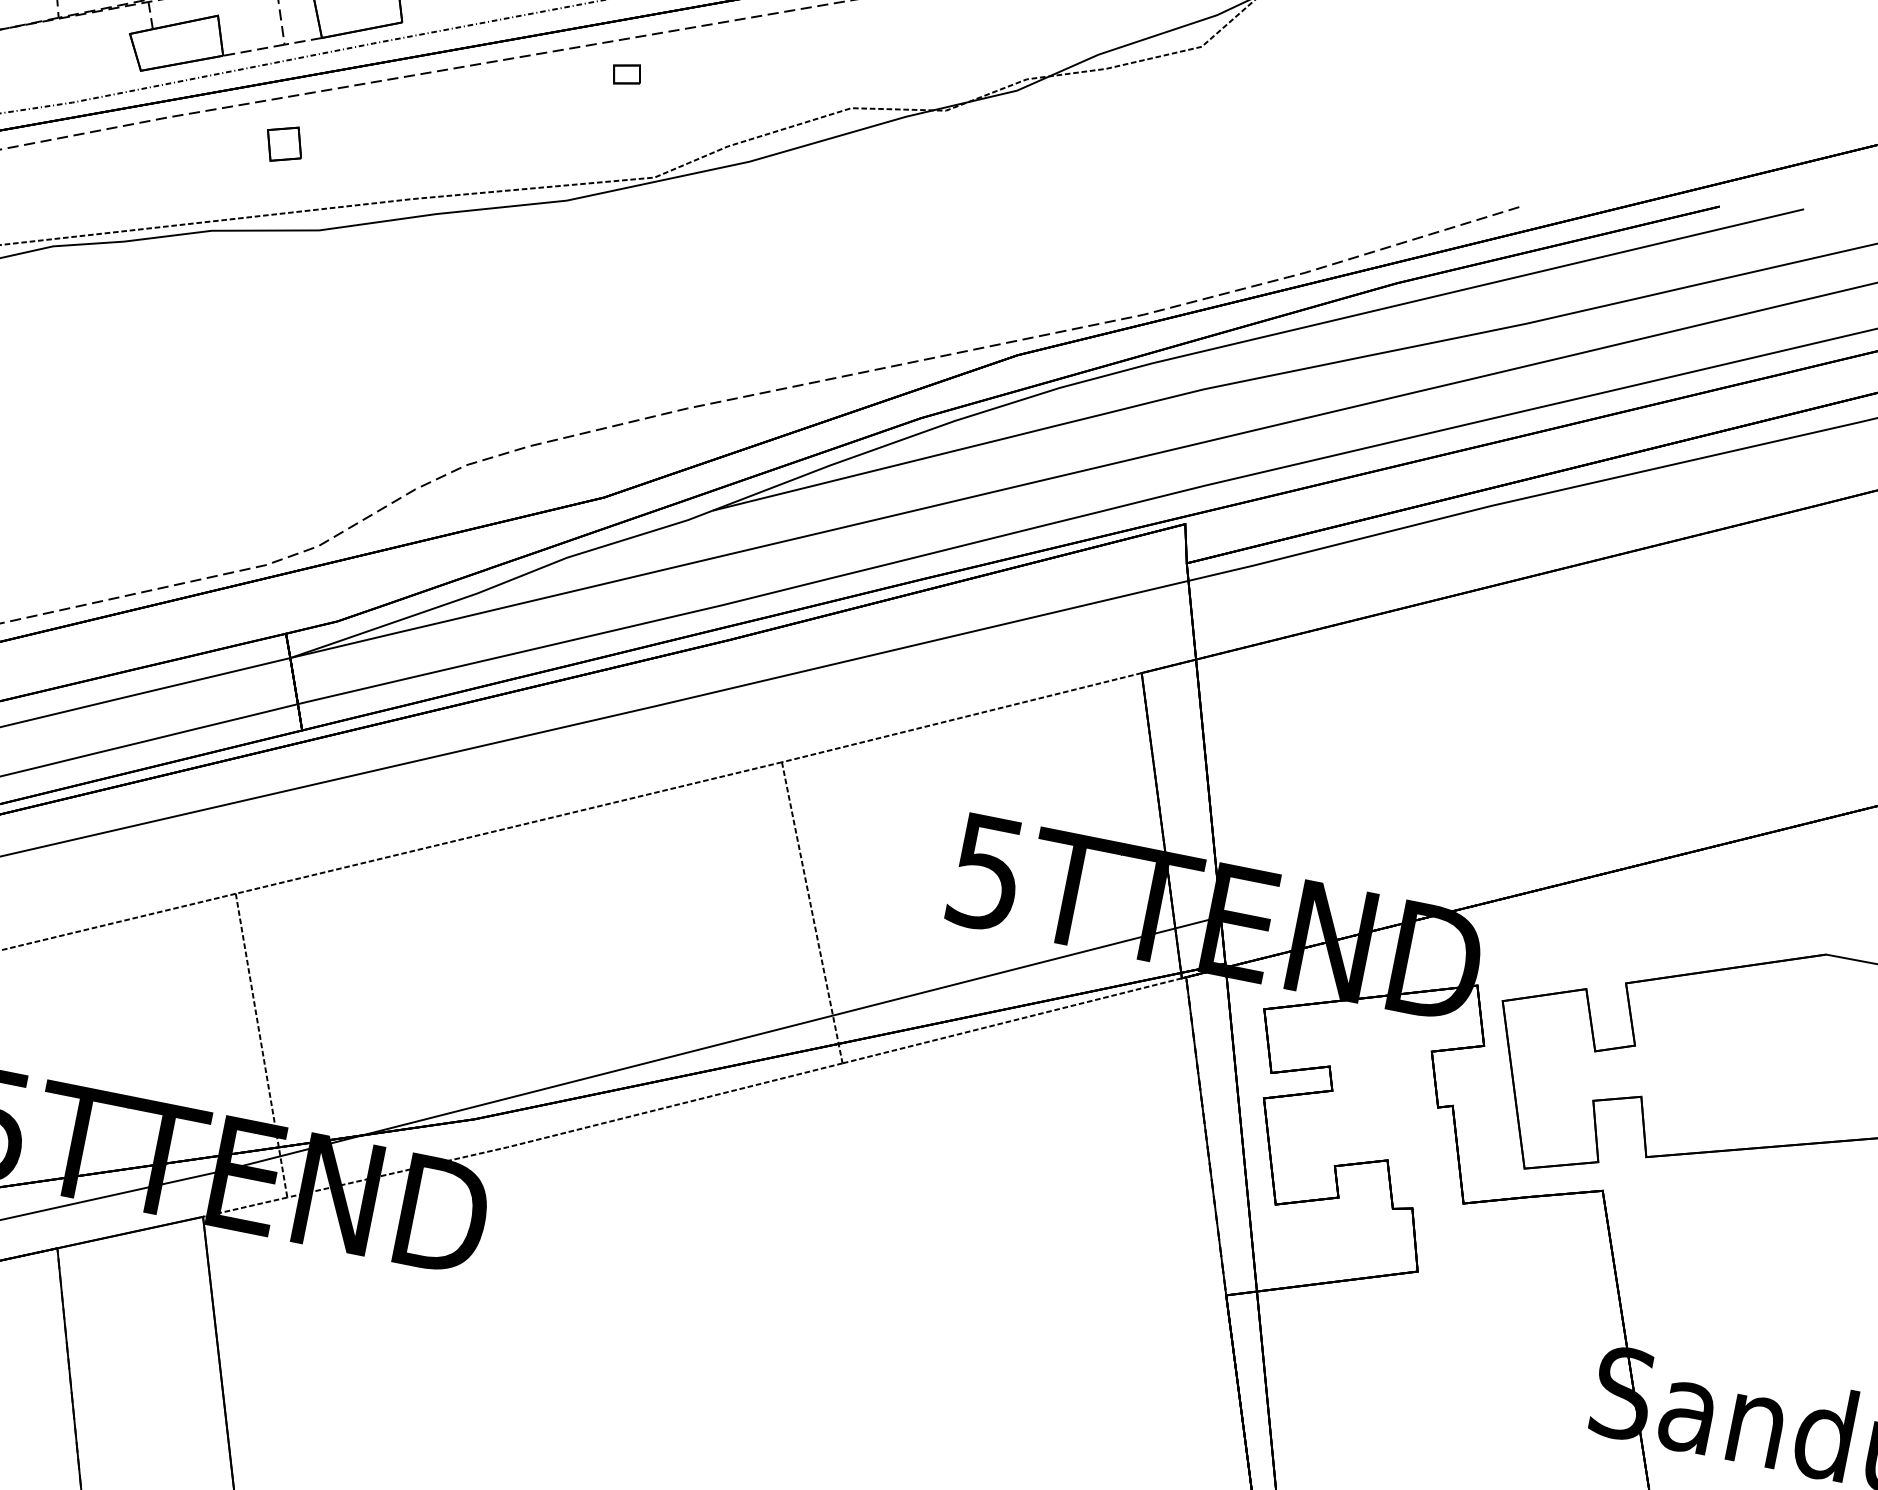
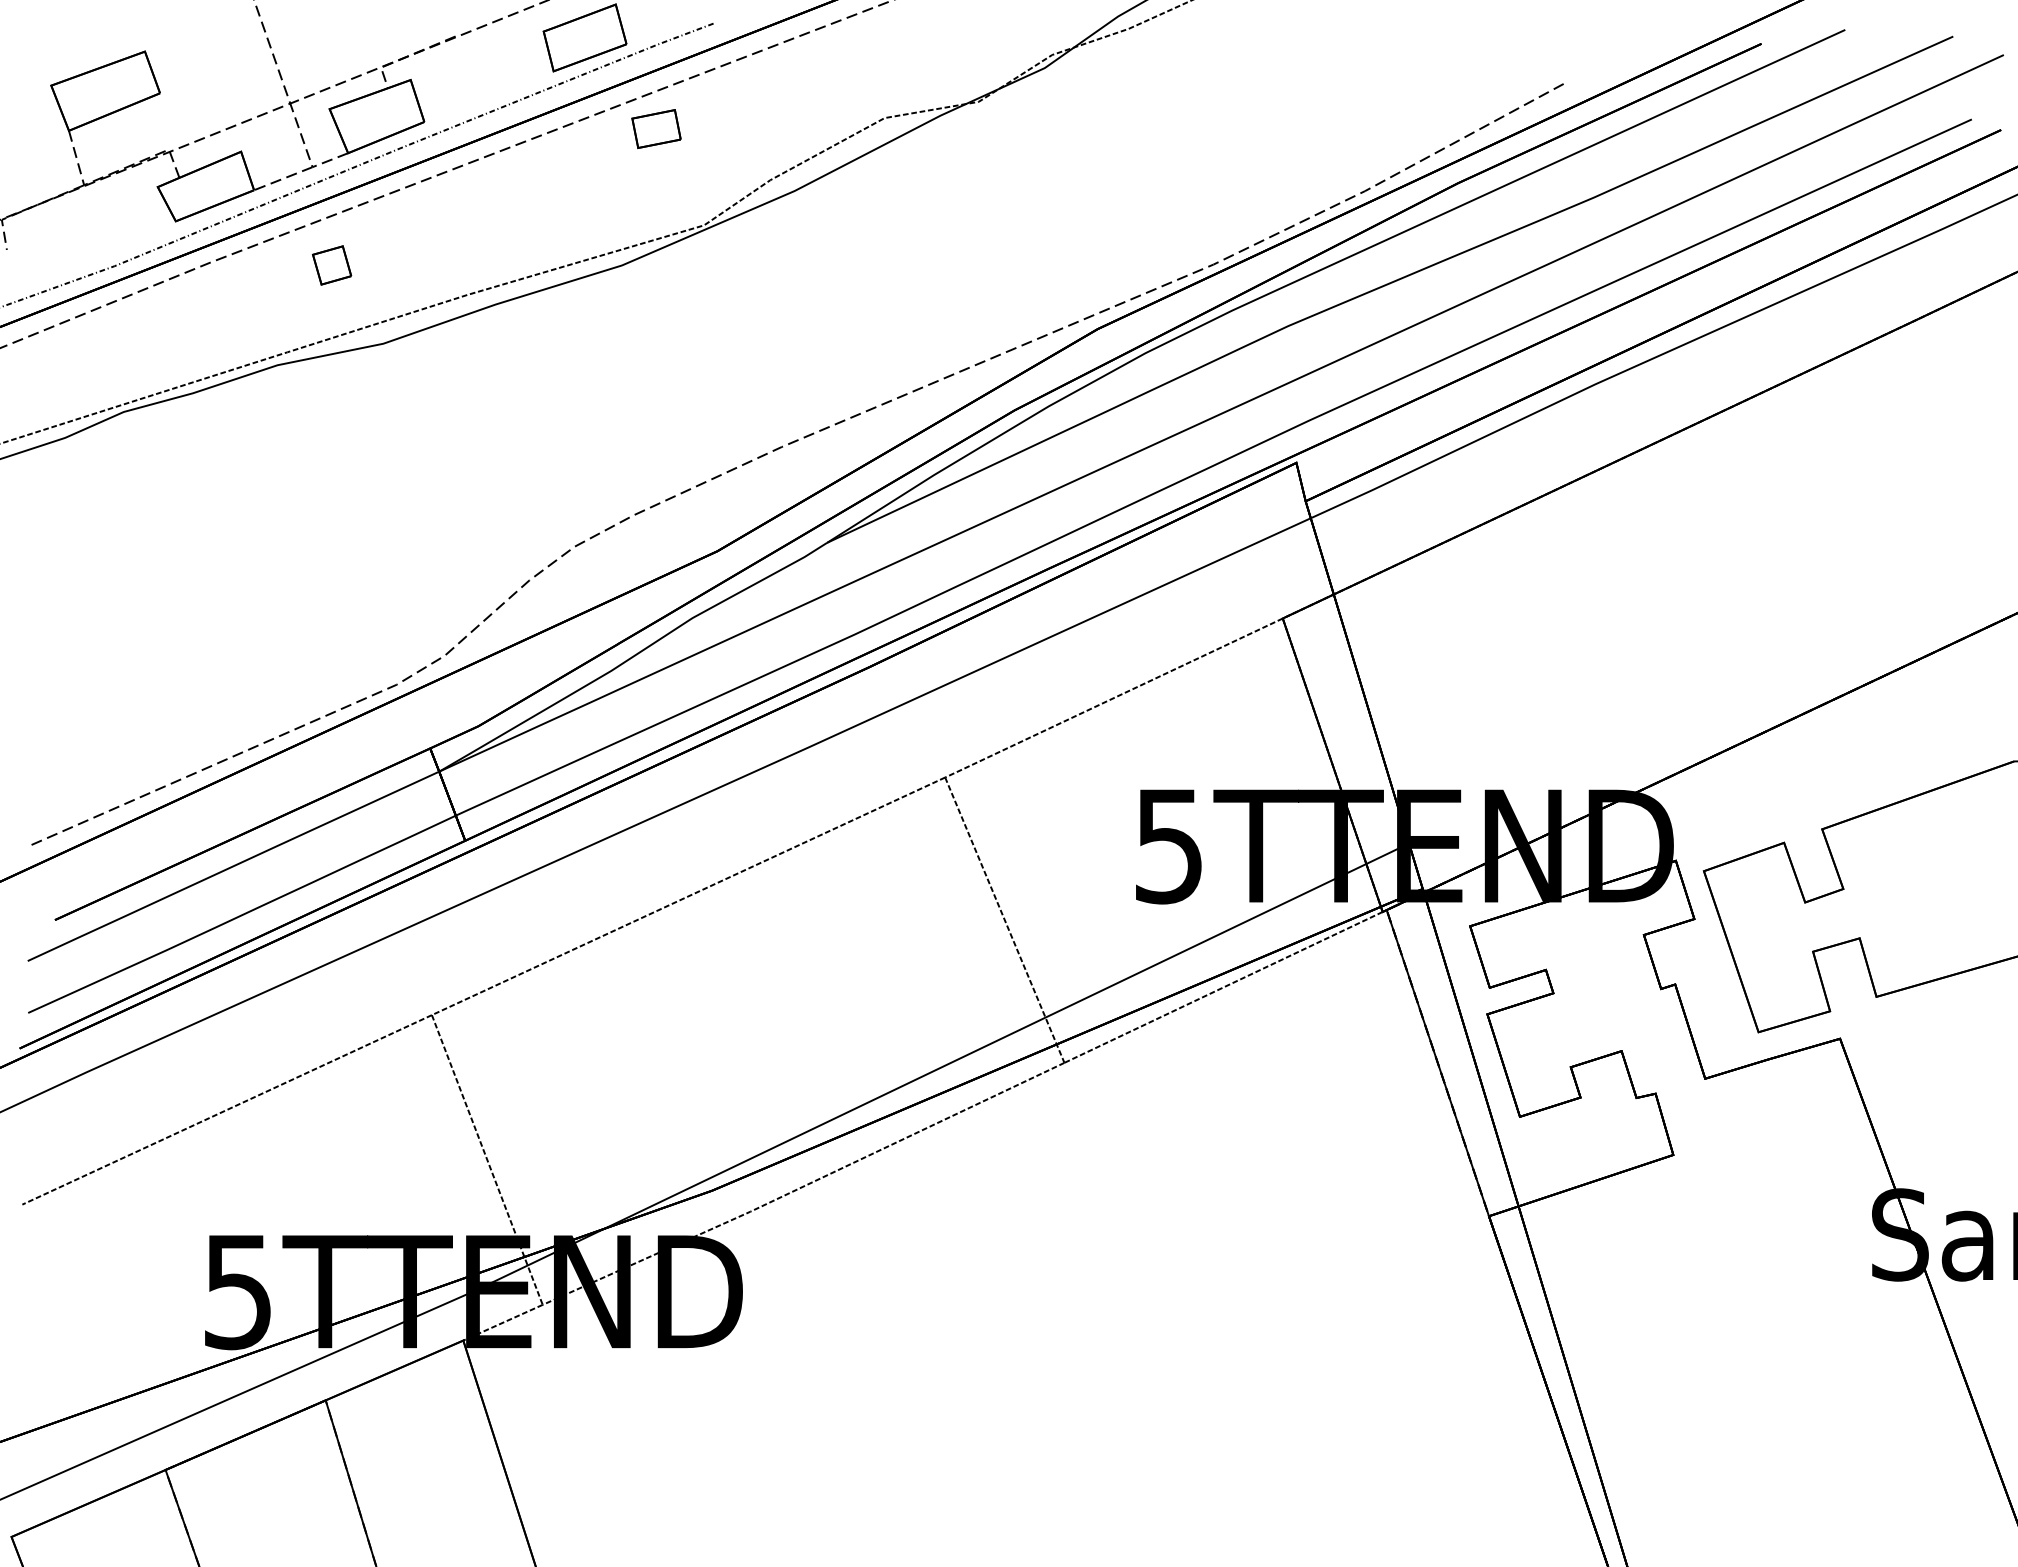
part: (627, 73) -> (656, 128), size x1.67

